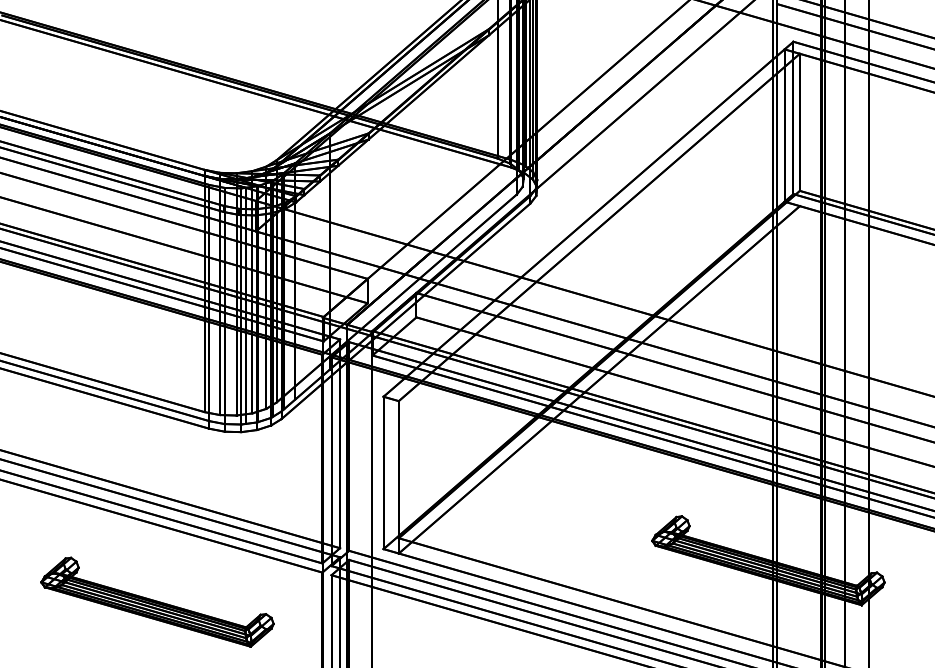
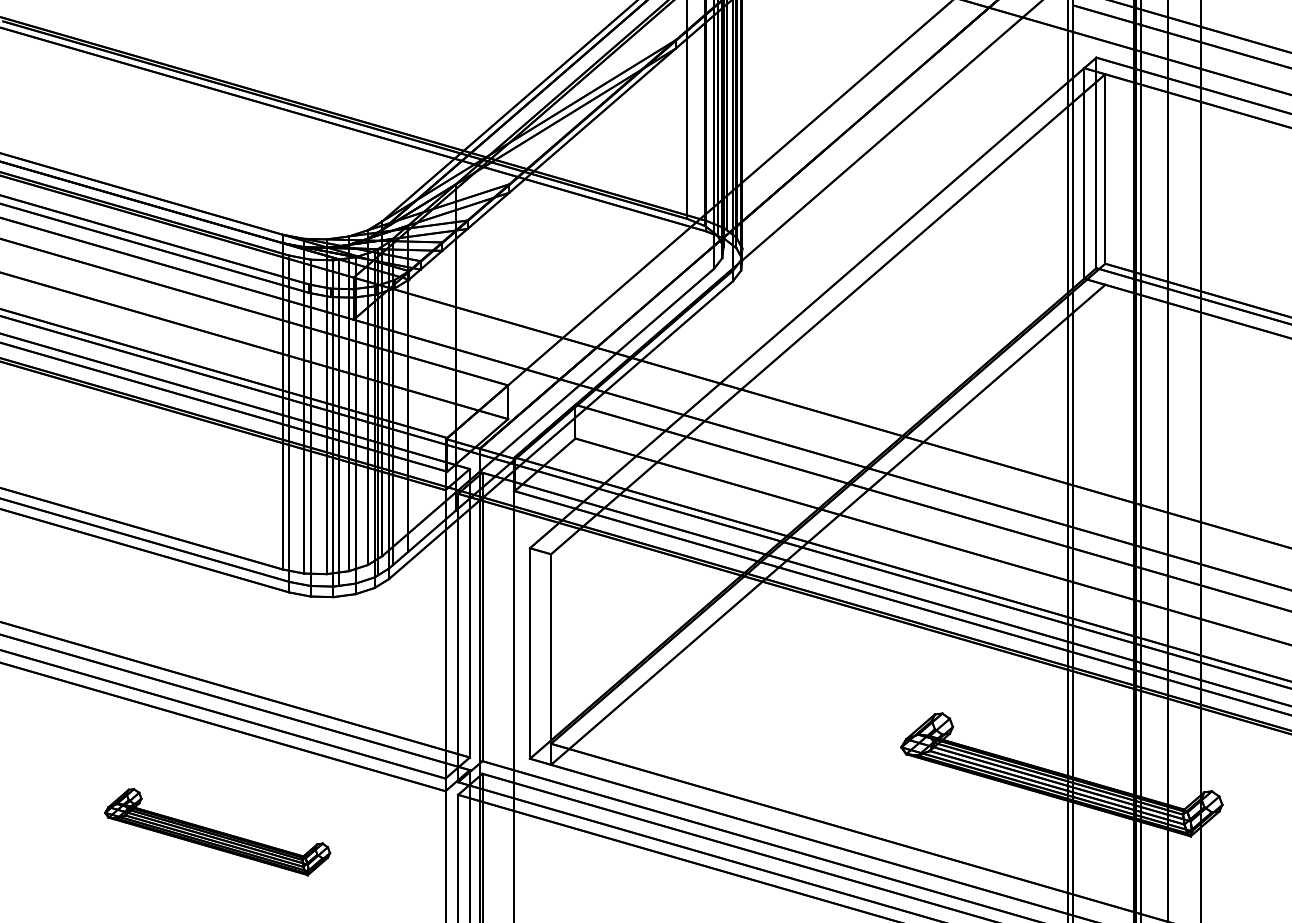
part: (157, 601) -> (217, 831), size x0.7

